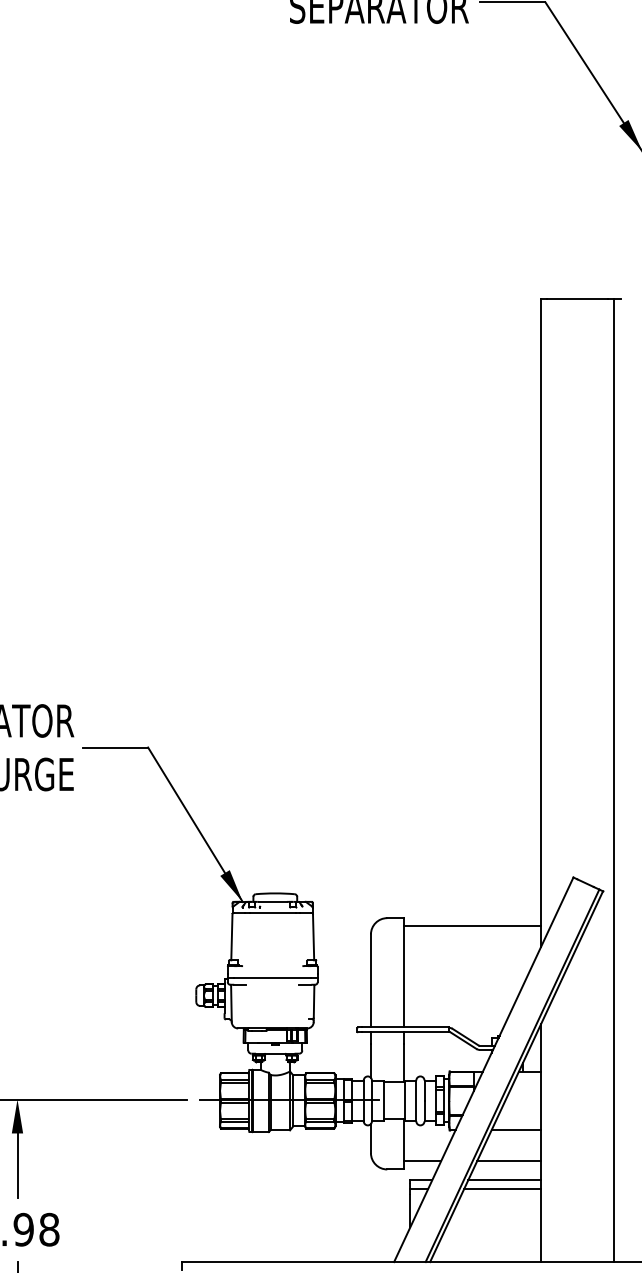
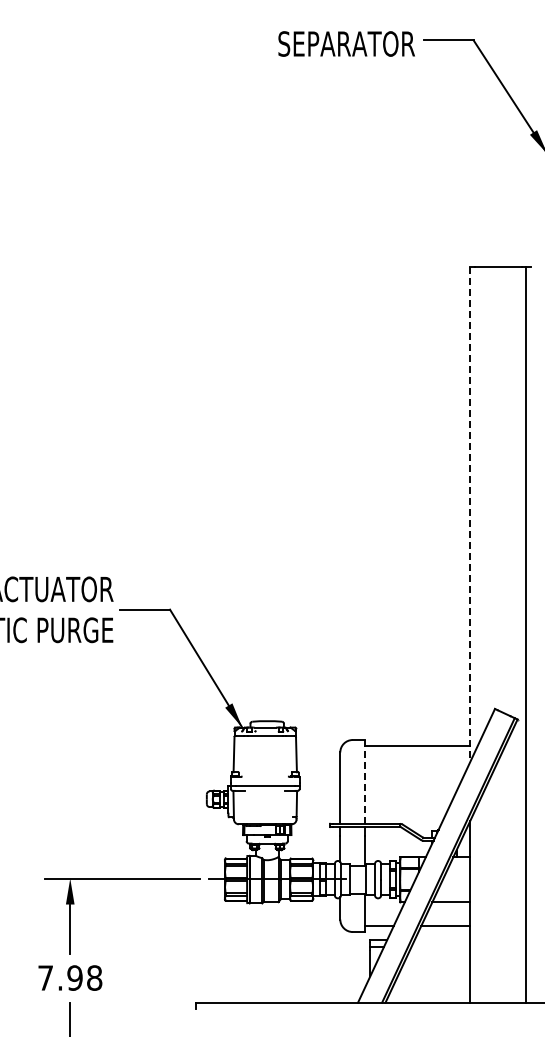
line: (541, 624) -> (470, 515), solid -> dashed
line: (403, 972) -> (365, 781), solid -> dashed
line: (504, 1180) -> (442, 940), removed
line: (502, 1188) -> (440, 946), removed

